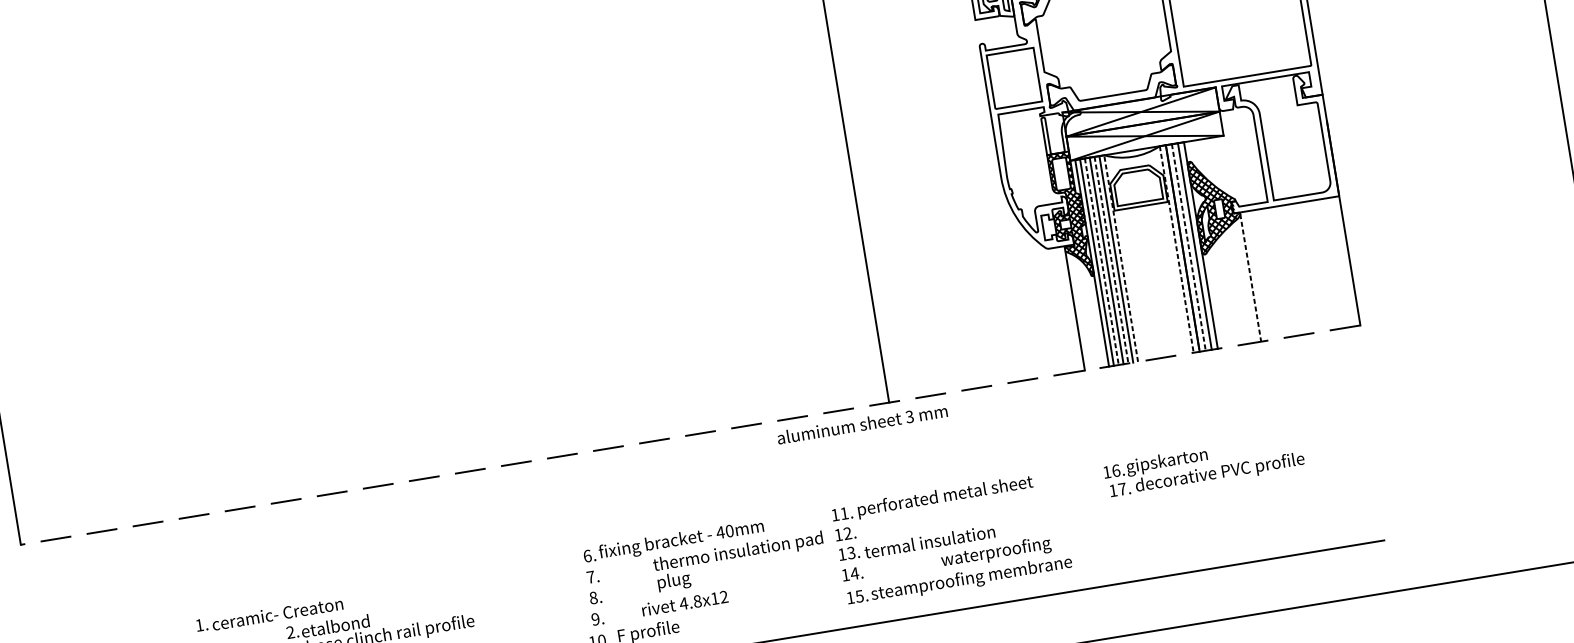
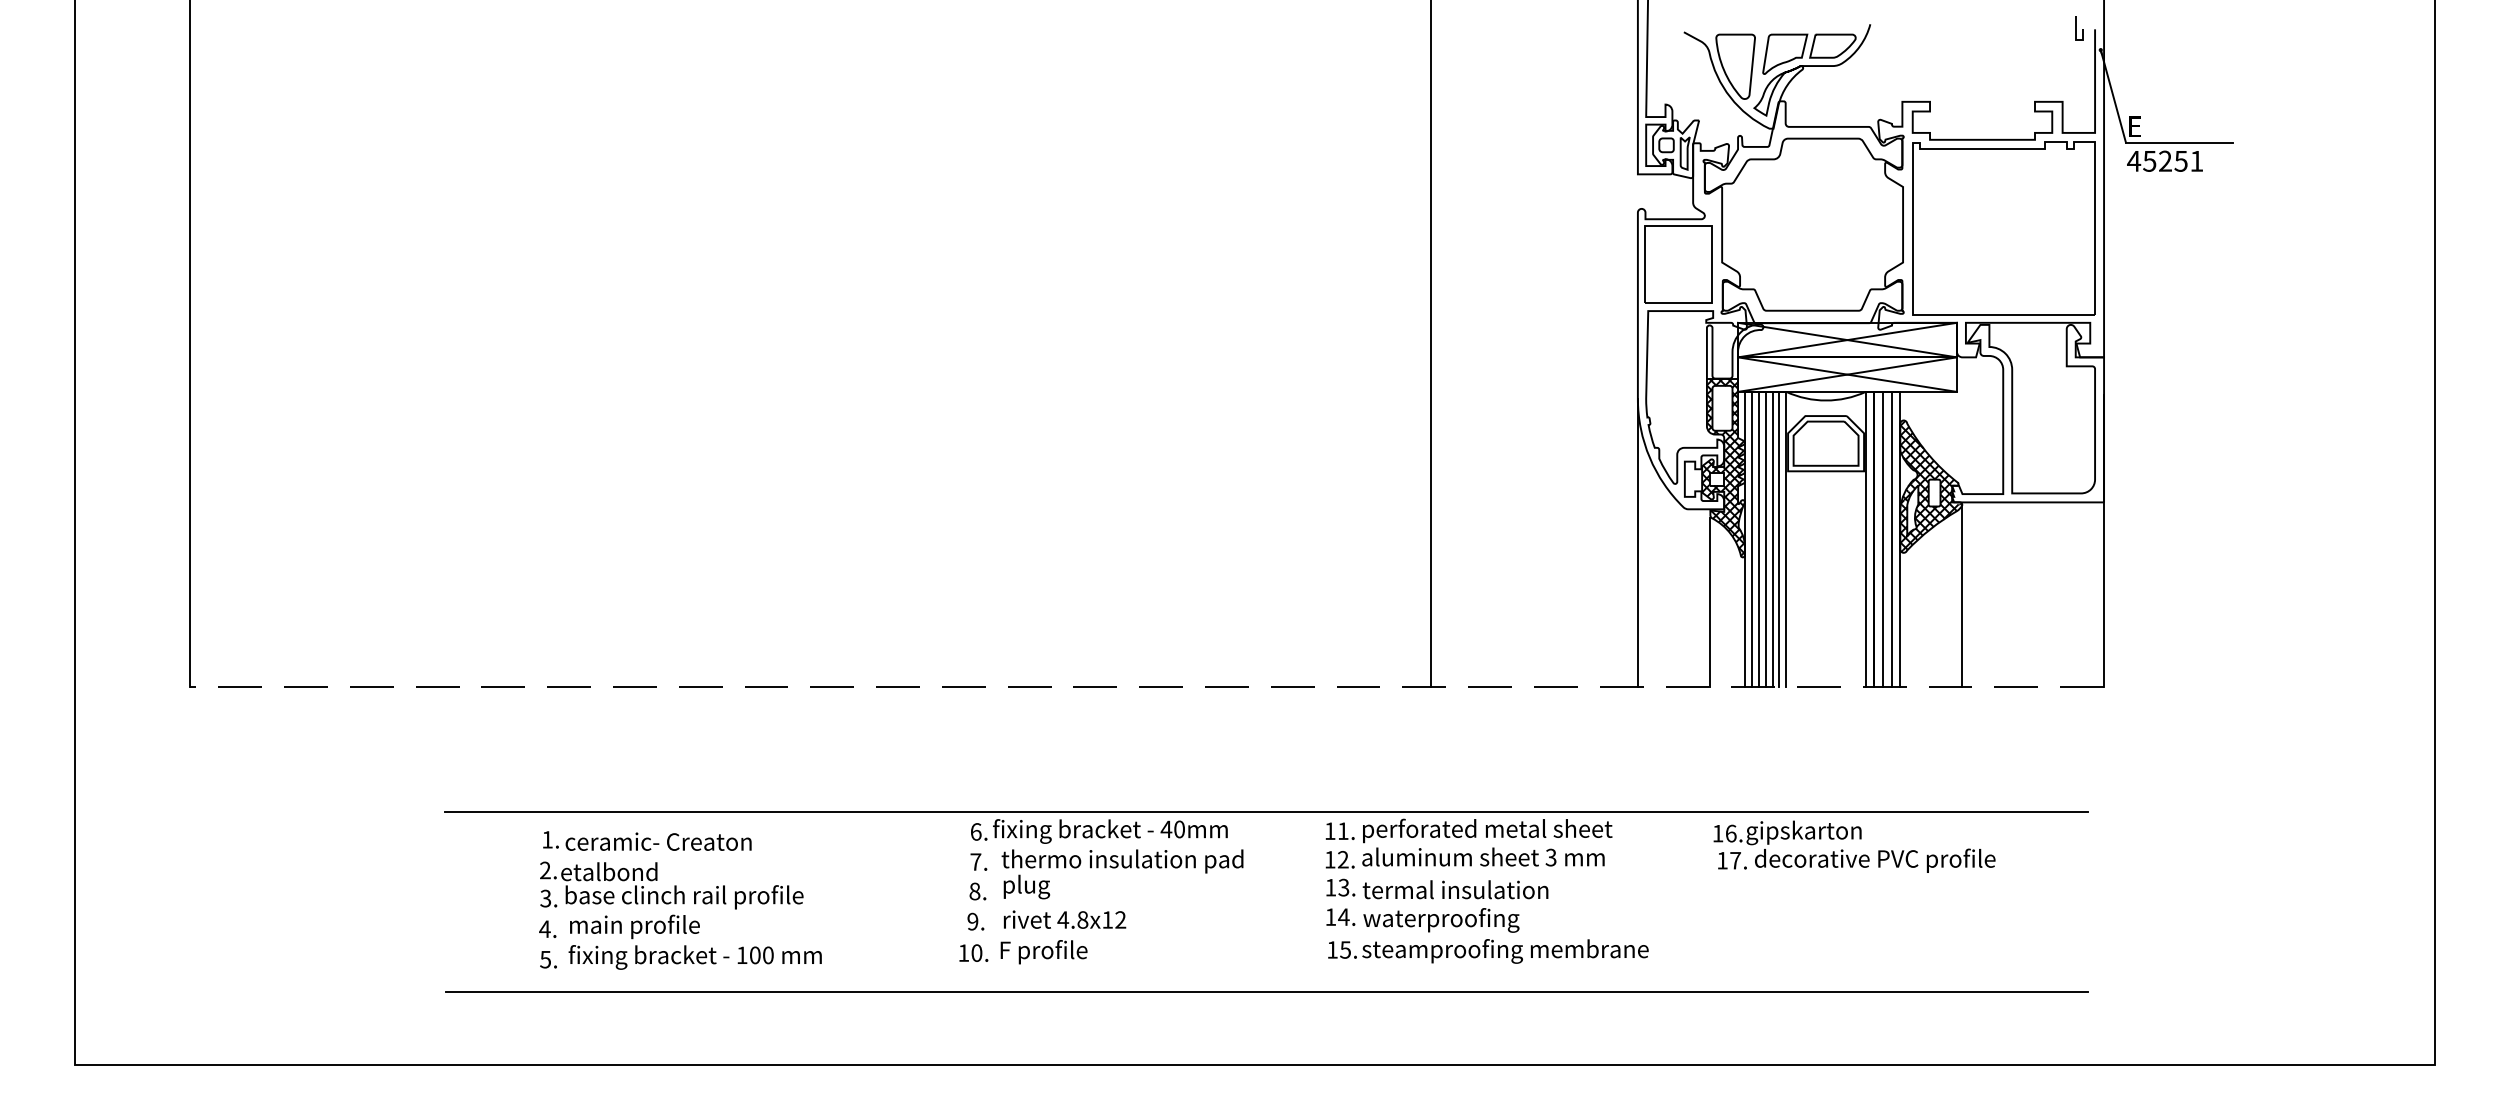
line: (1189, 247) -> (1883, 539), dashed -> solid
line: (1176, 249) -> (1865, 539), dashed -> solid
line: (1121, 258) -> (1786, 539), dashed -> solid
line: (1111, 260) -> (1772, 539), dashed -> solid
line: (1101, 261) -> (1758, 539), dashed -> solid
line: (1017, 277) -> (1637, 542), added
line: (1250, 278) -> (1962, 596), dashed -> solid
text: (862, 423) -> (1483, 856), moved
line: (788, 509) -> (1266, 812), added
text: (996, 552) -> (1441, 920), moved
text: (739, 561) -> (1122, 874), moved
text: (685, 603) -> (1065, 919), moved
text: (269, 614) -> (647, 840), moved

